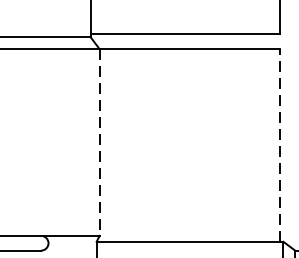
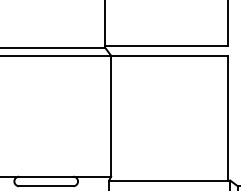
line: (100, 142) -> (111, 116), dashed -> solid
line: (280, 144) -> (228, 117), dashed -> solid

